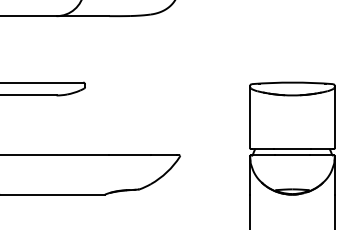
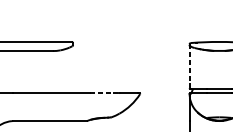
line: (250, 117) -> (189, 66), solid -> dashed
line: (130, 155) -> (105, 93), solid -> dashed

